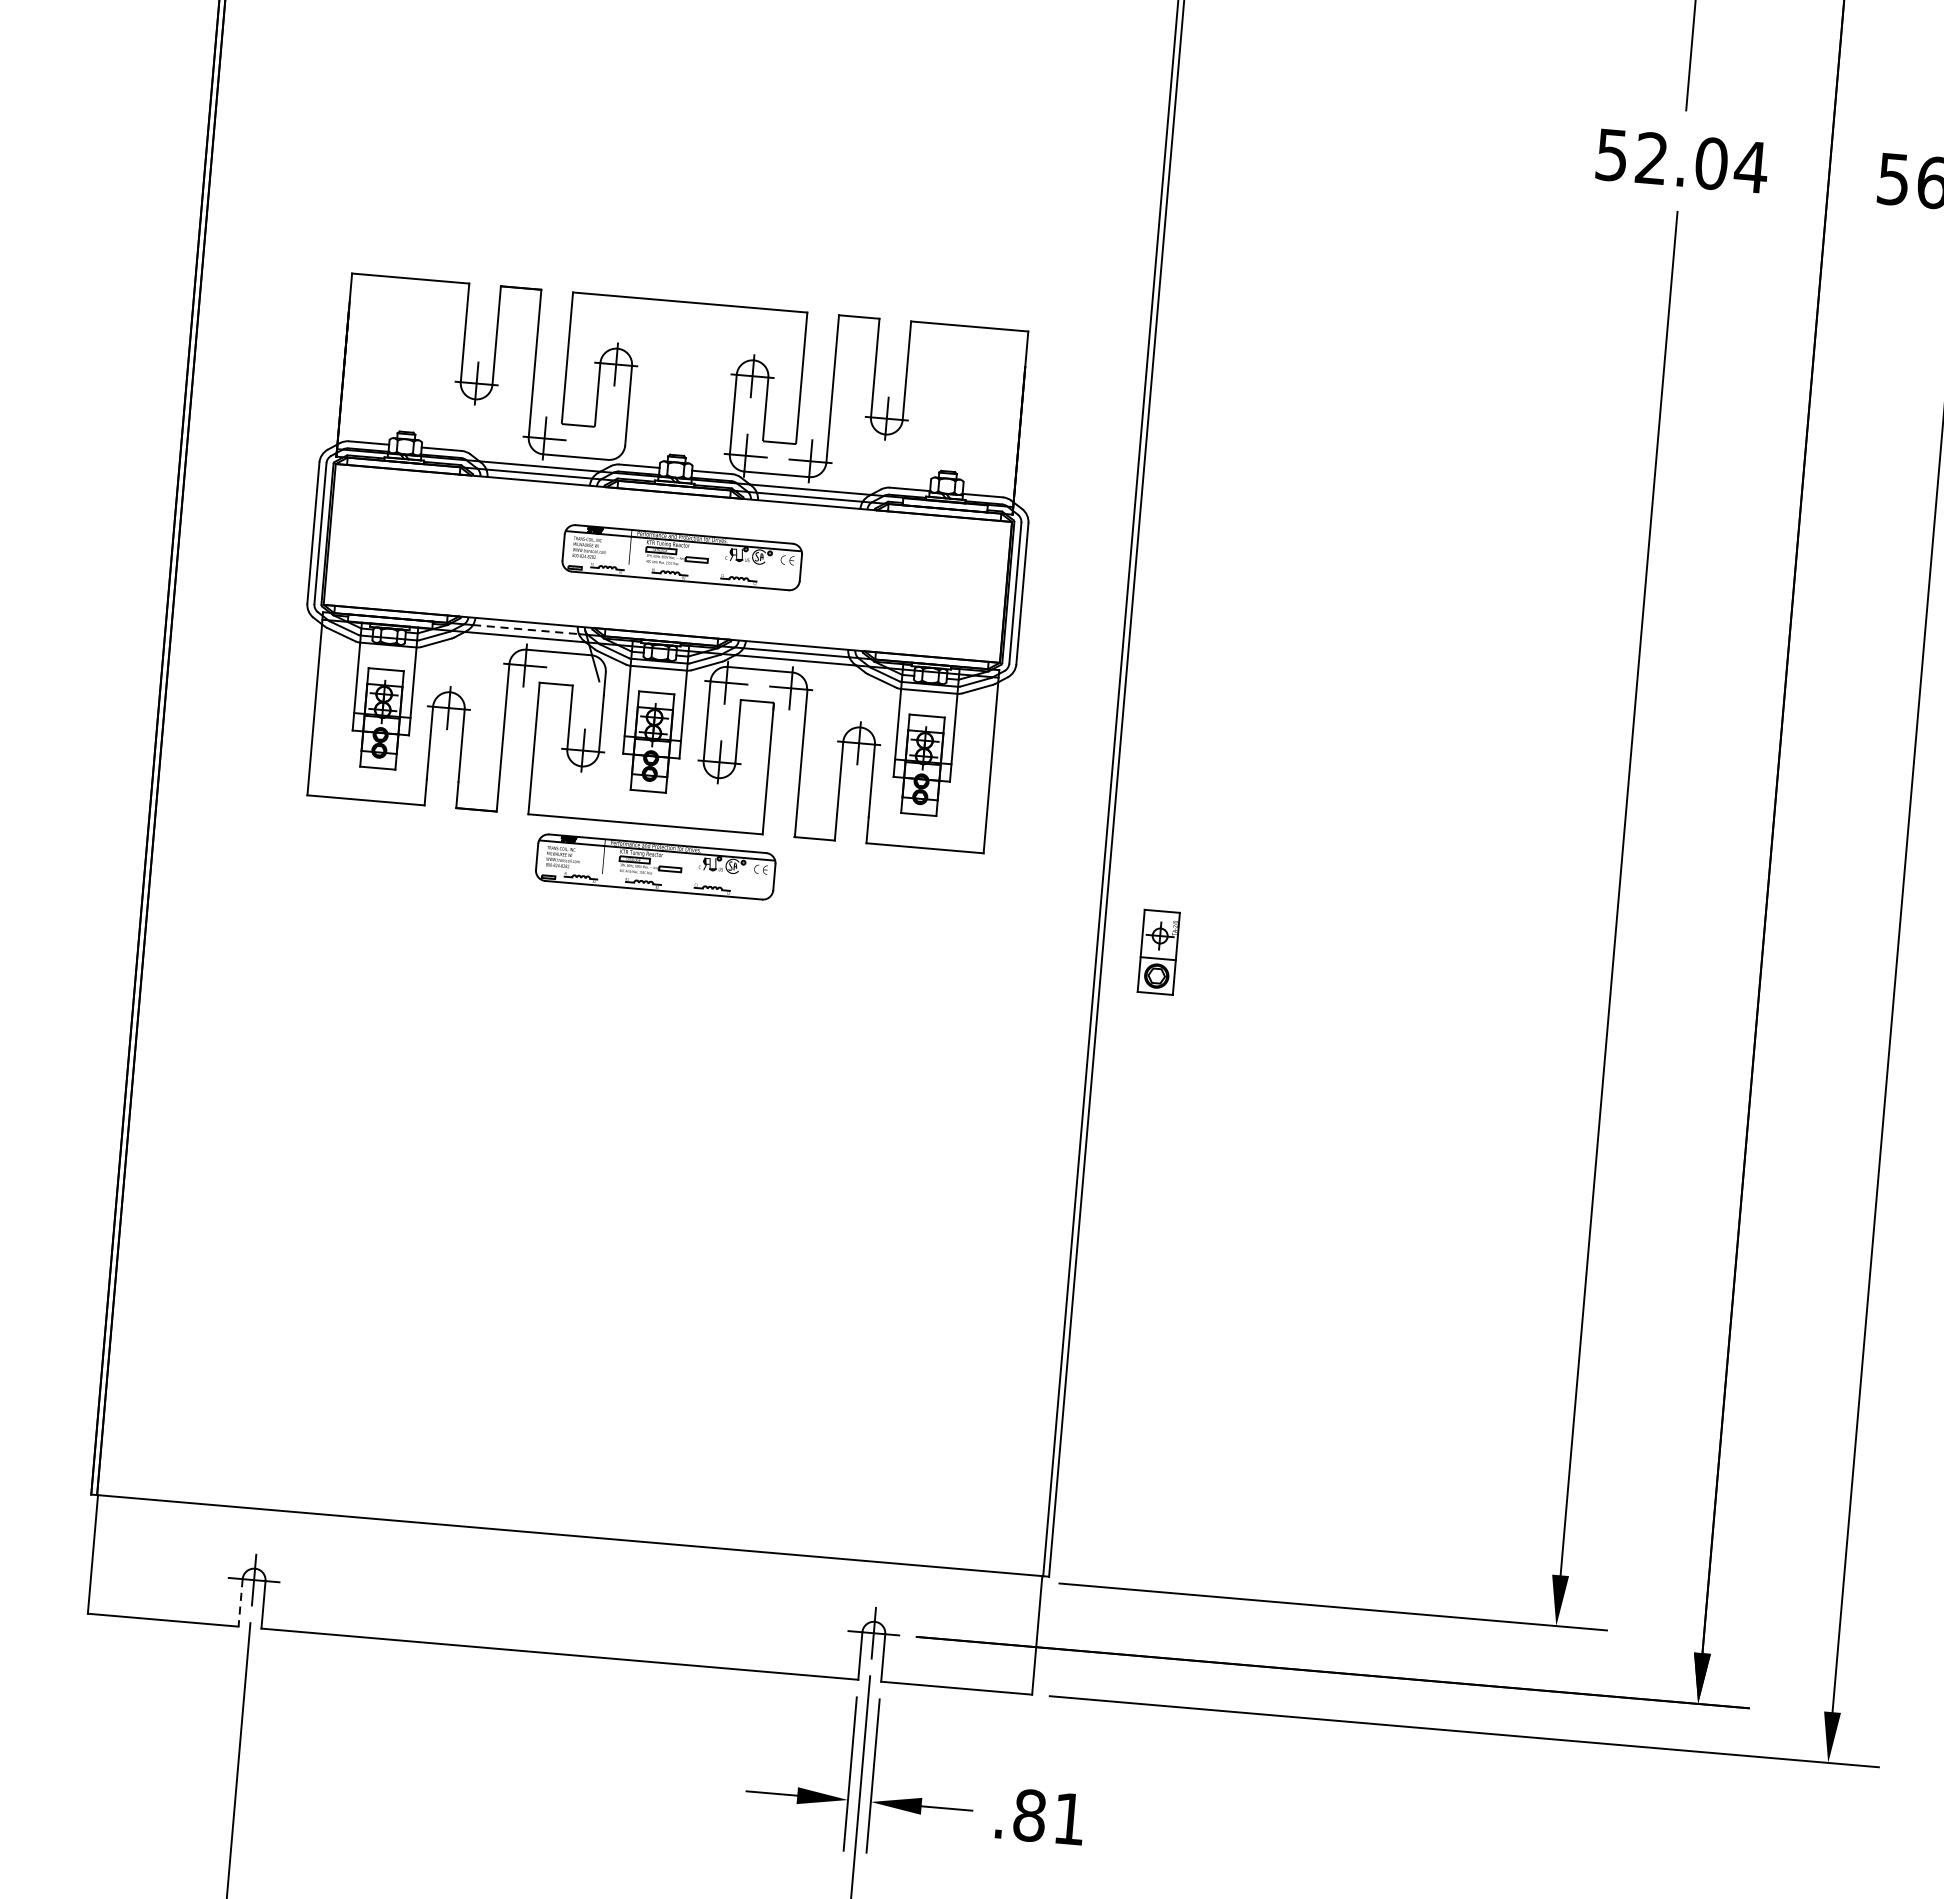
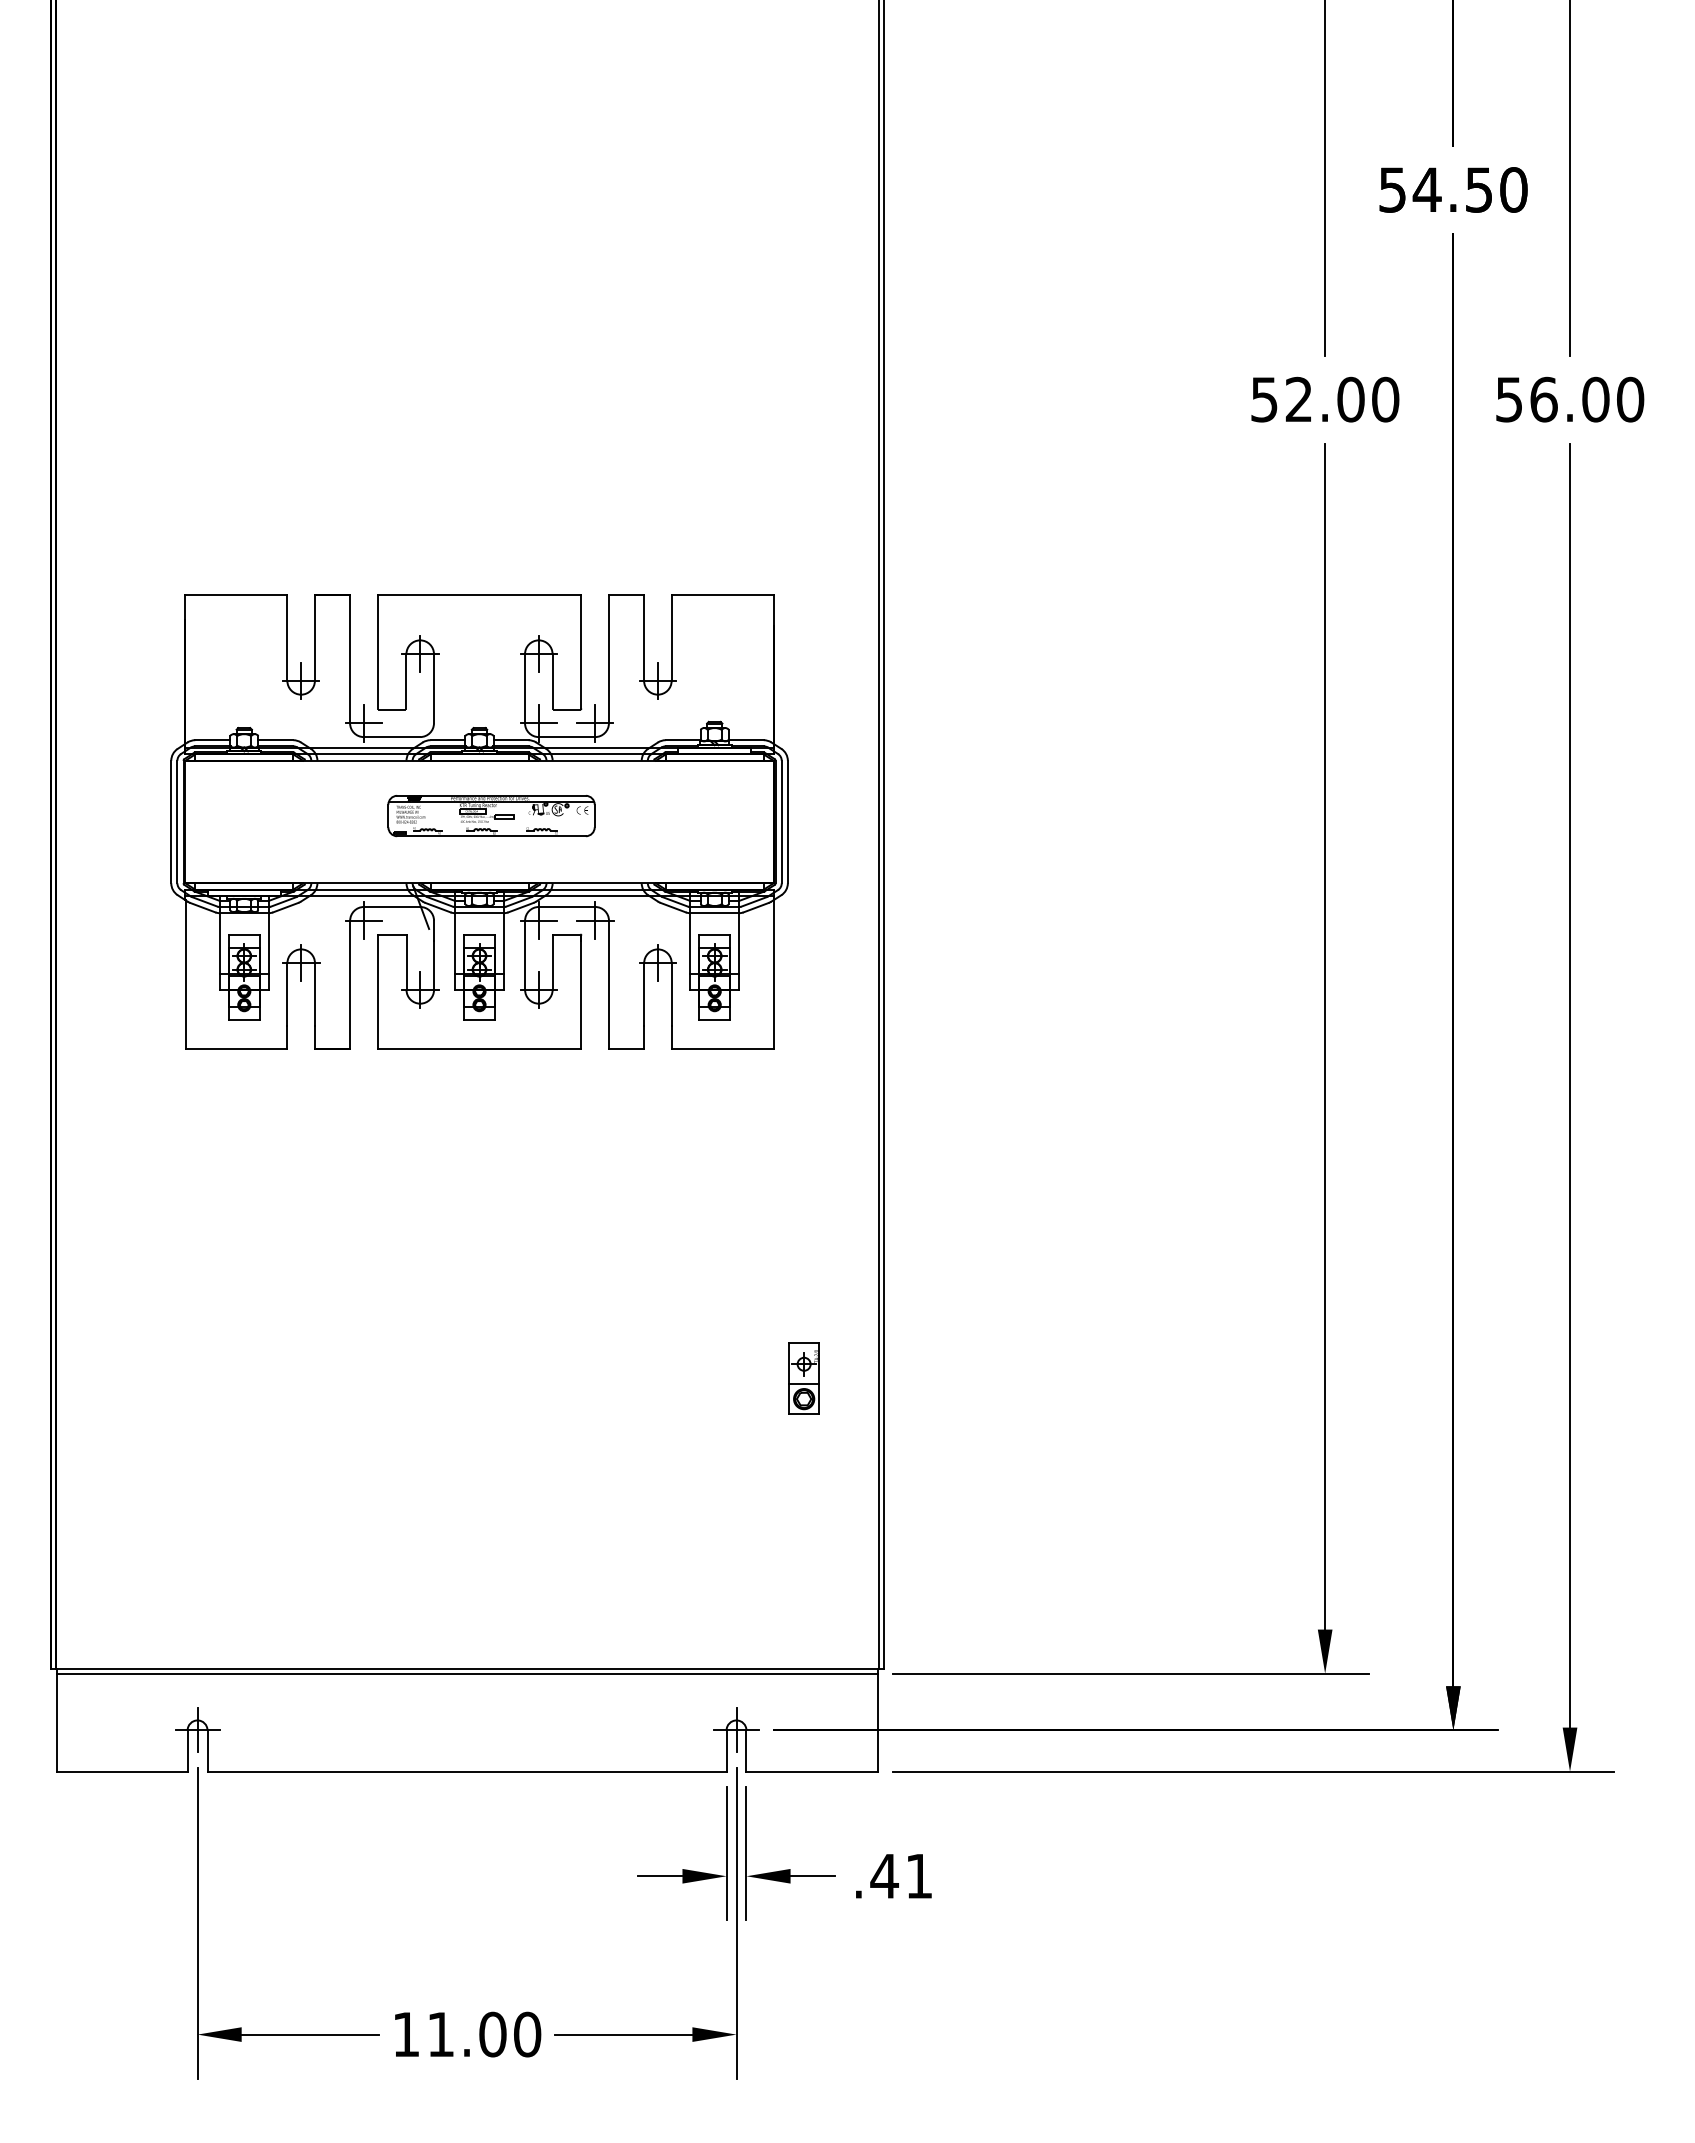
text: (1751, 166) -> (1385, 399), 52.04 -> 52.00
line: (526, 629) -> (362, 889), dashed -> solid
part: (655, 867) -> (491, 1085), removed
part: (1158, 952) -> (803, 1378), moved
line: (568, 1541) -> (466, 1673), added
line: (240, 1603) -> (187, 1751), dashed -> solid
text: (1029, 1815) -> (884, 1876), .81 -> .41

